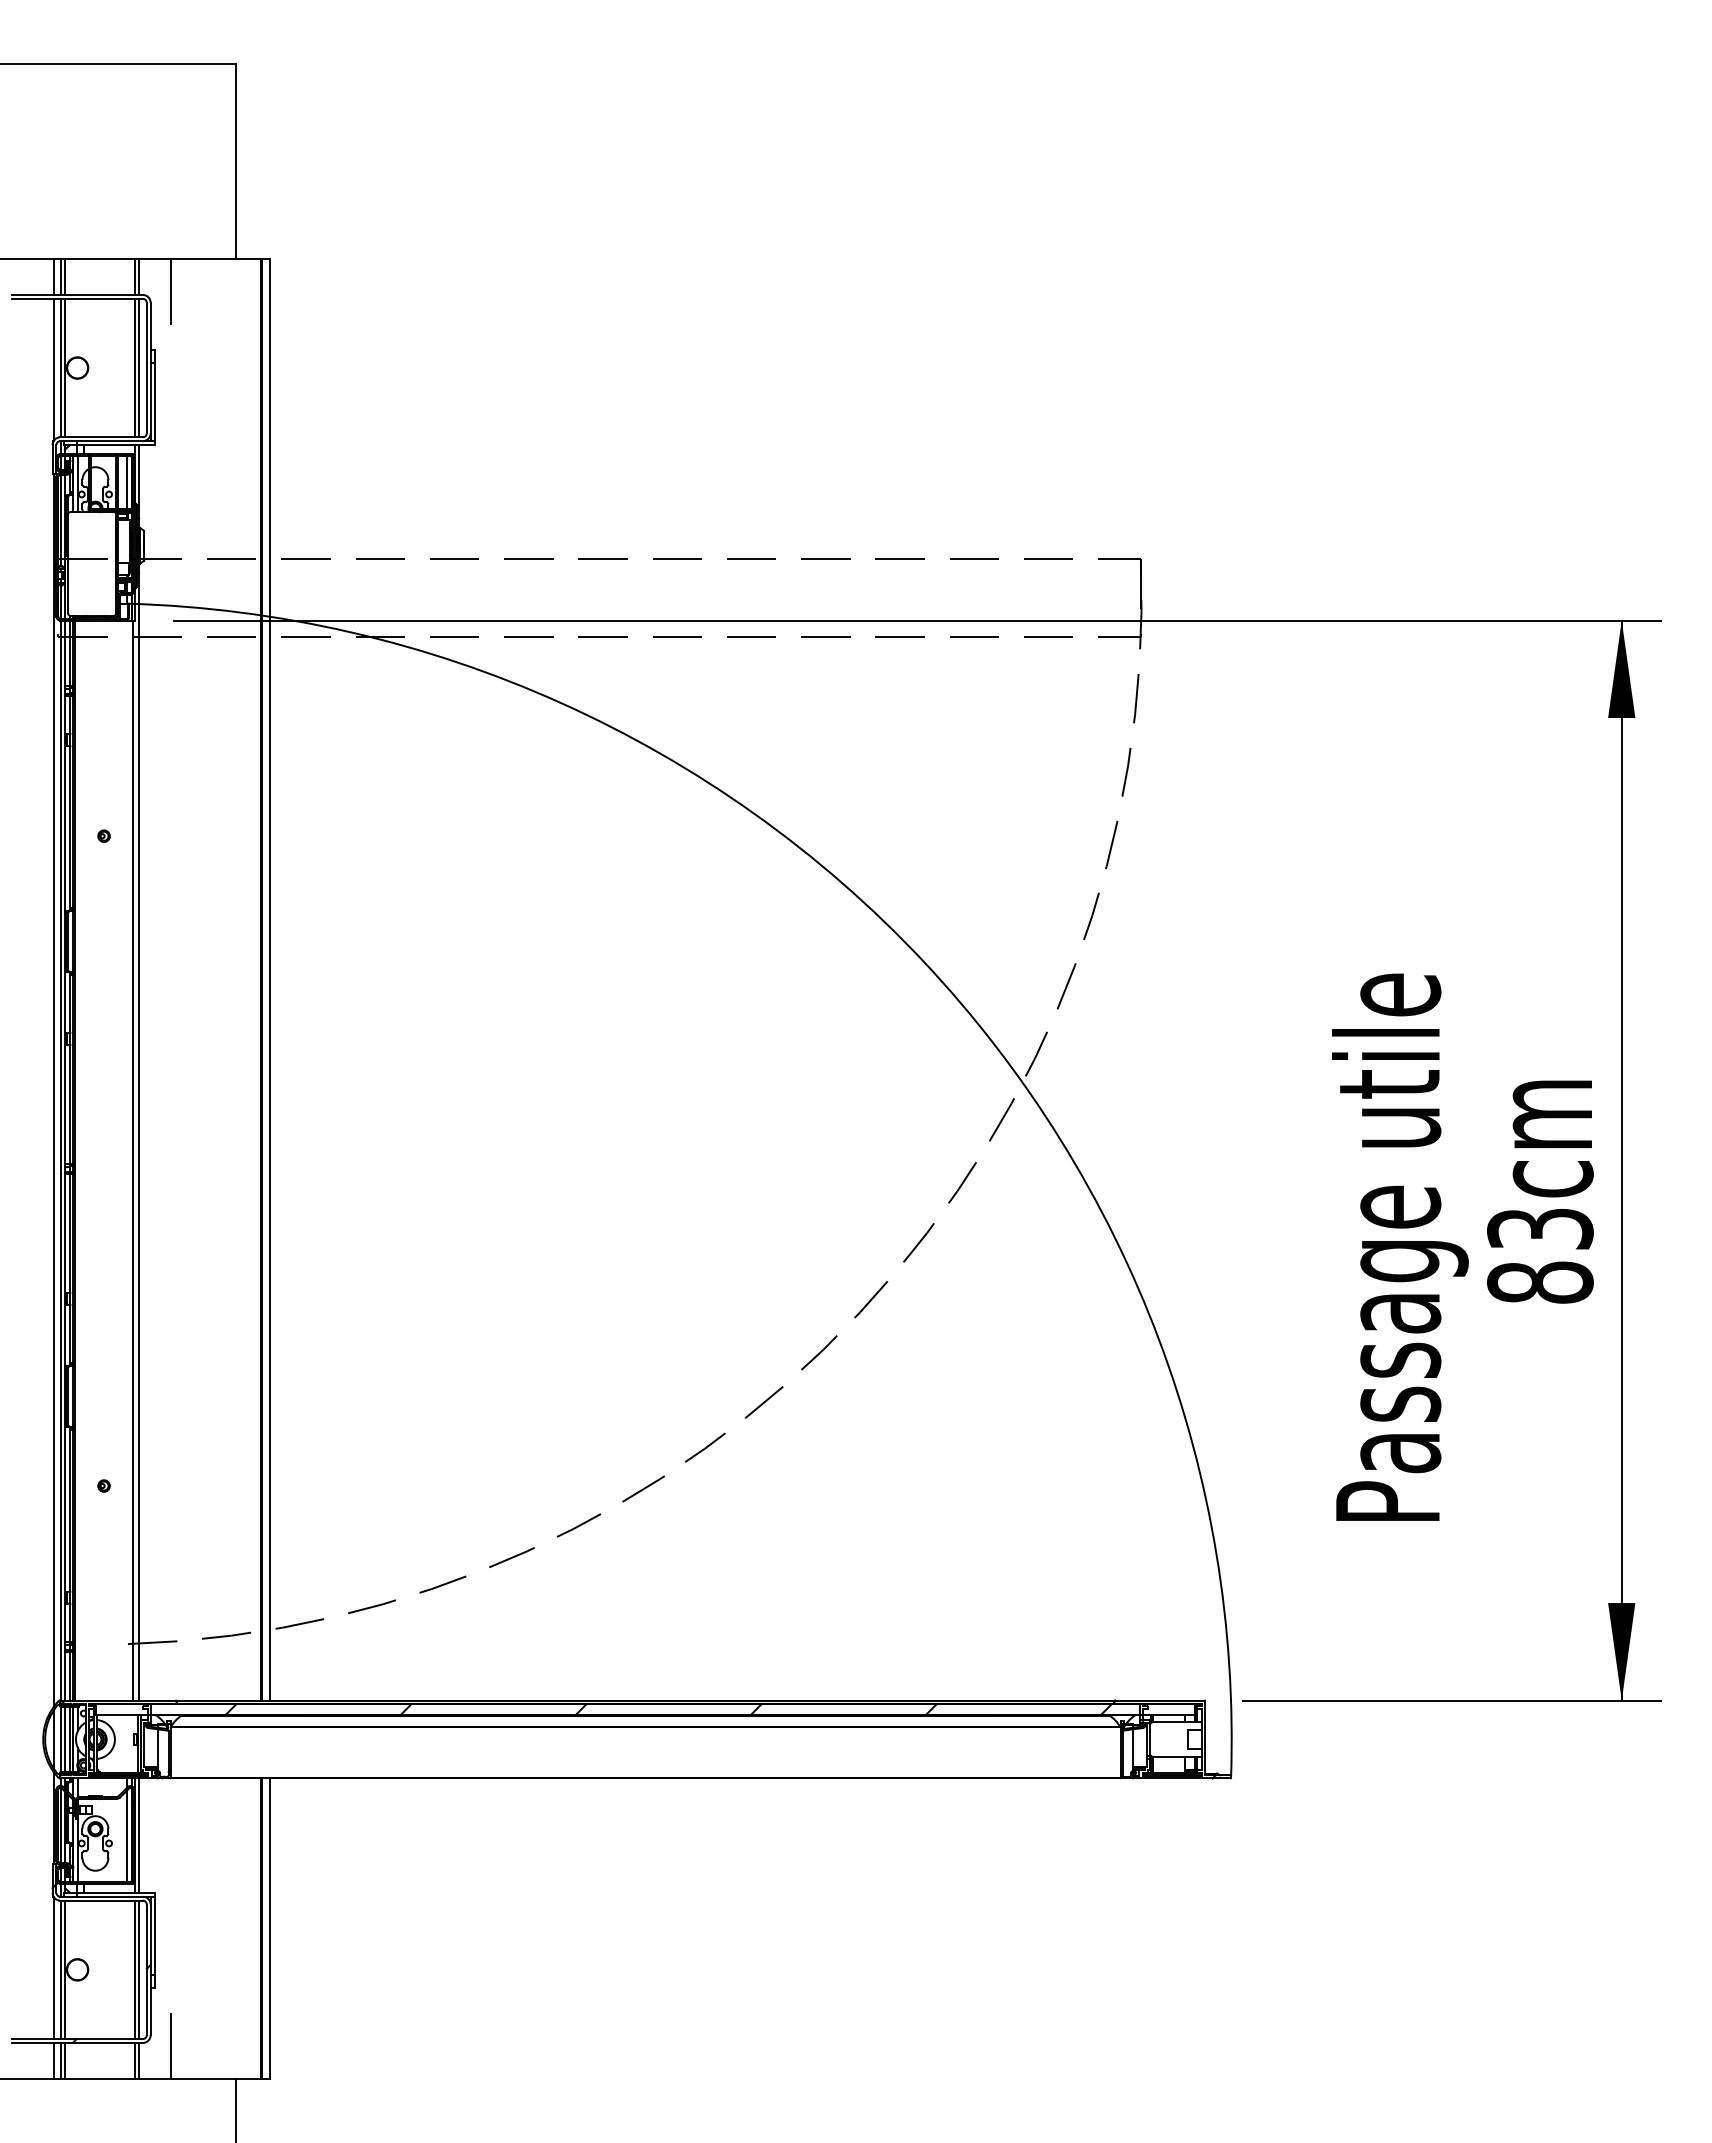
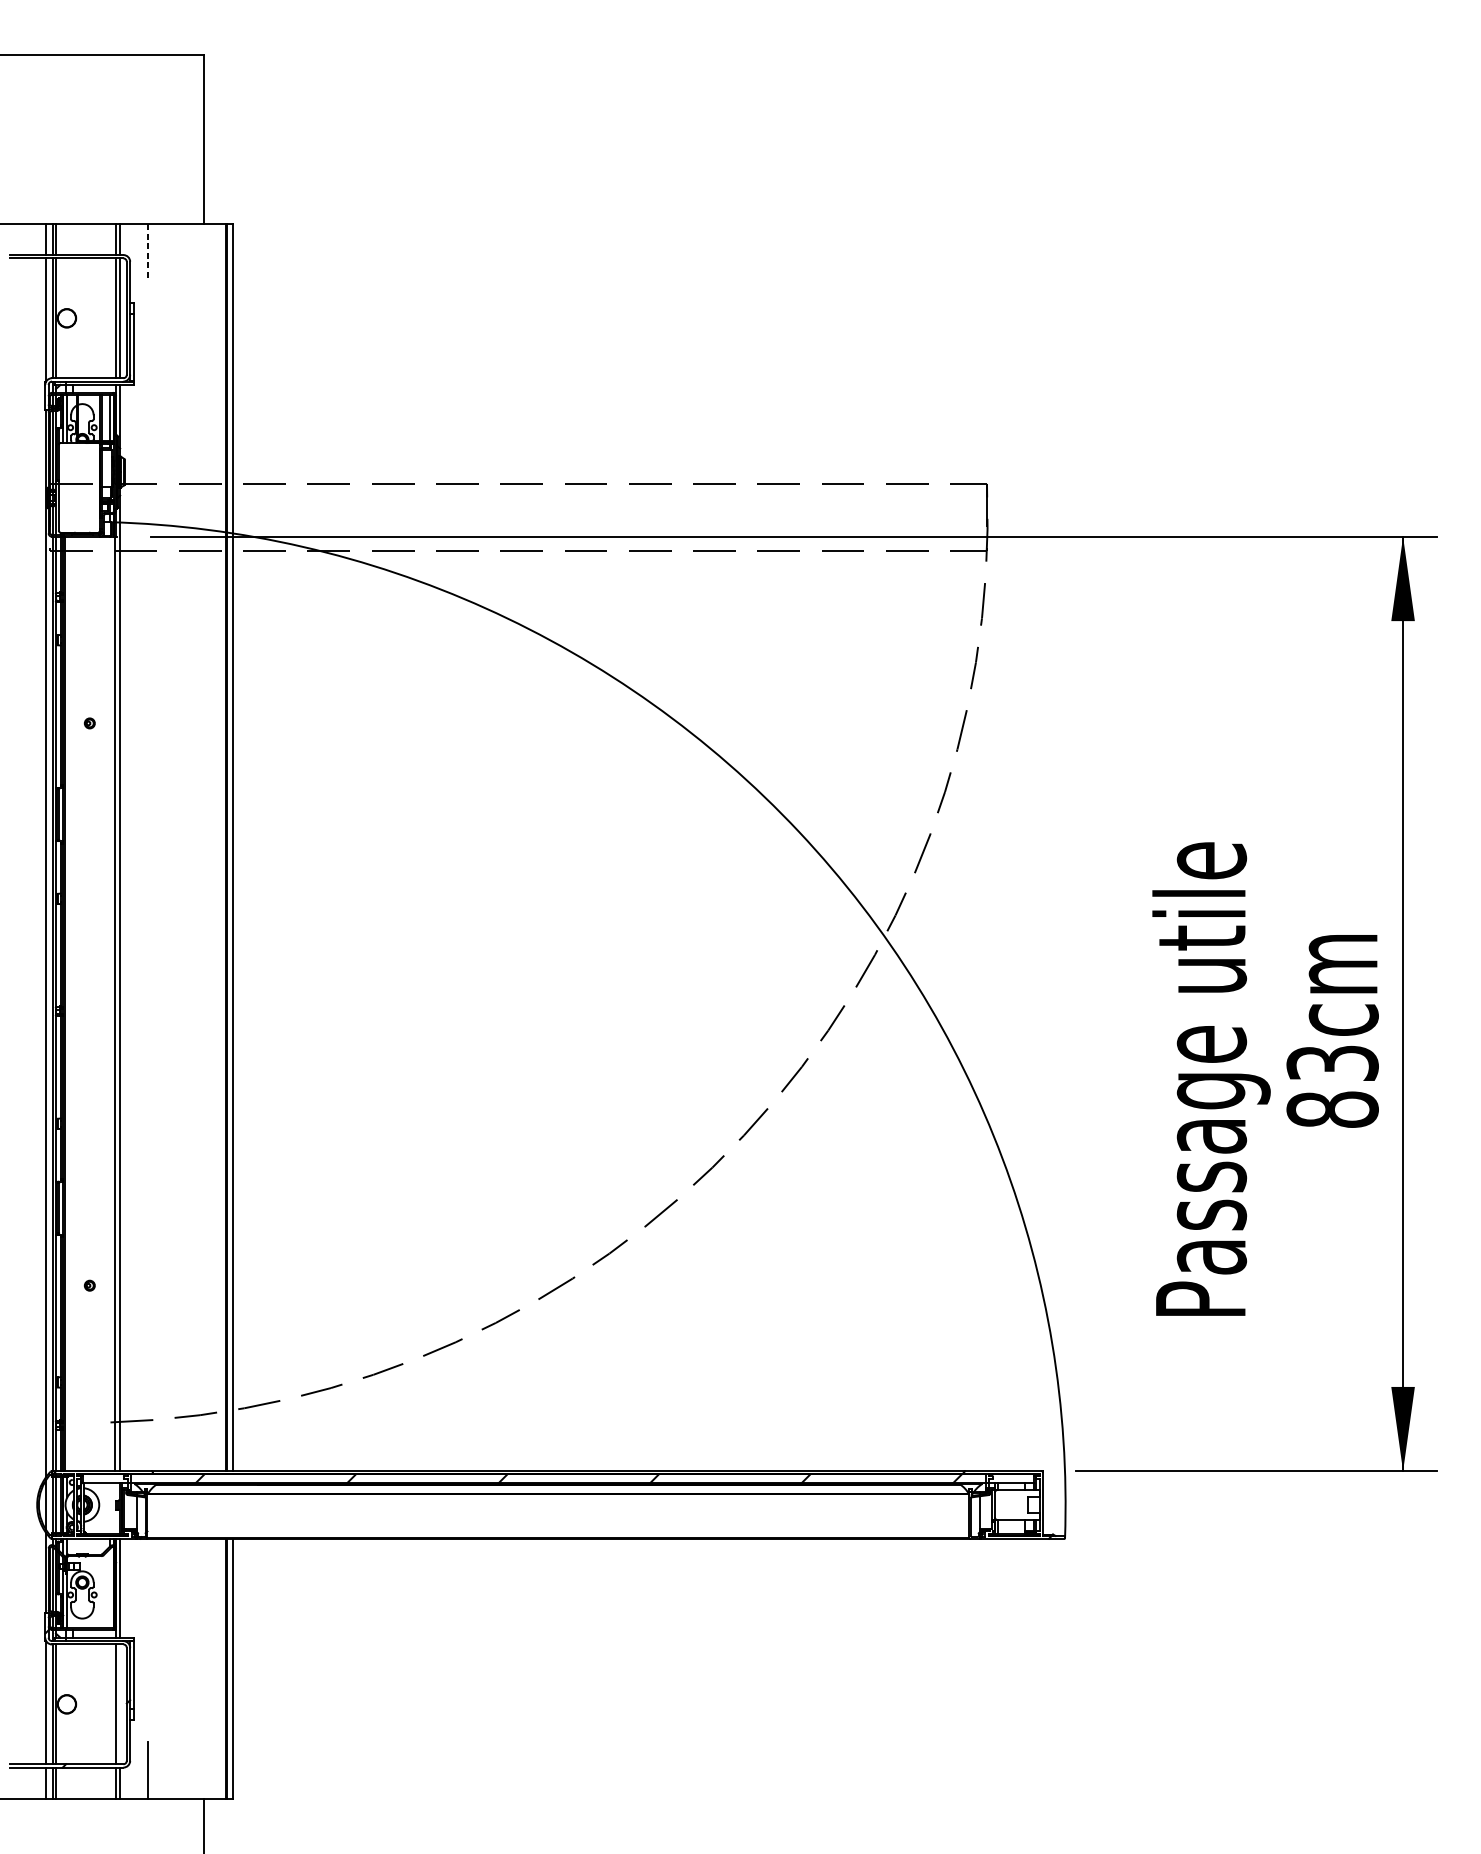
line: (170, 292) -> (147, 252), solid -> dashed
line: (127, 1835) -> (110, 1588), removed
line: (138, 1969) -> (119, 1704), removed

